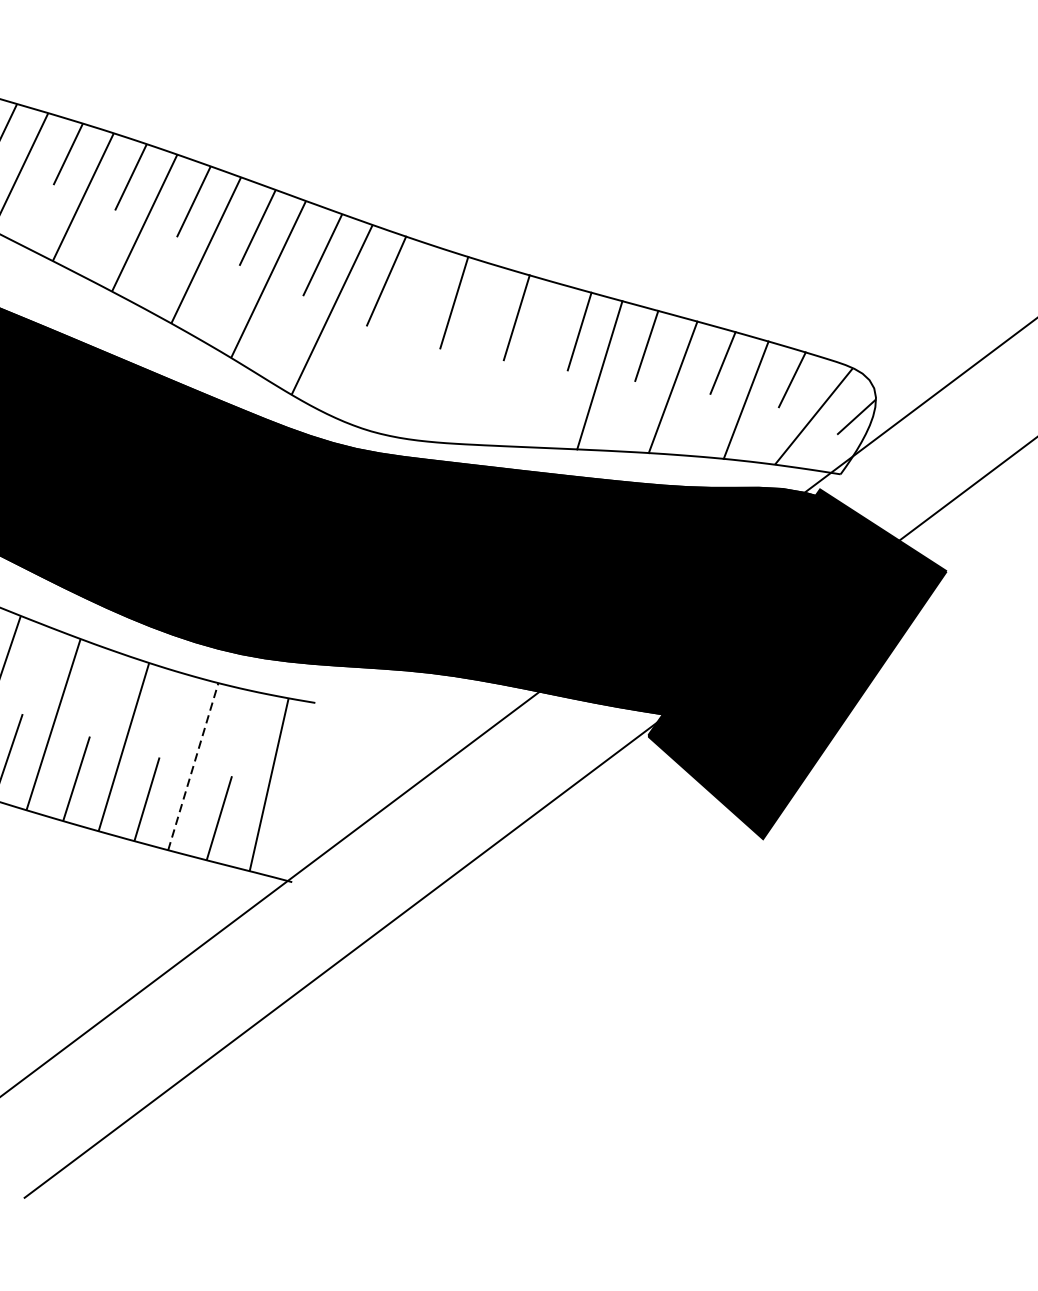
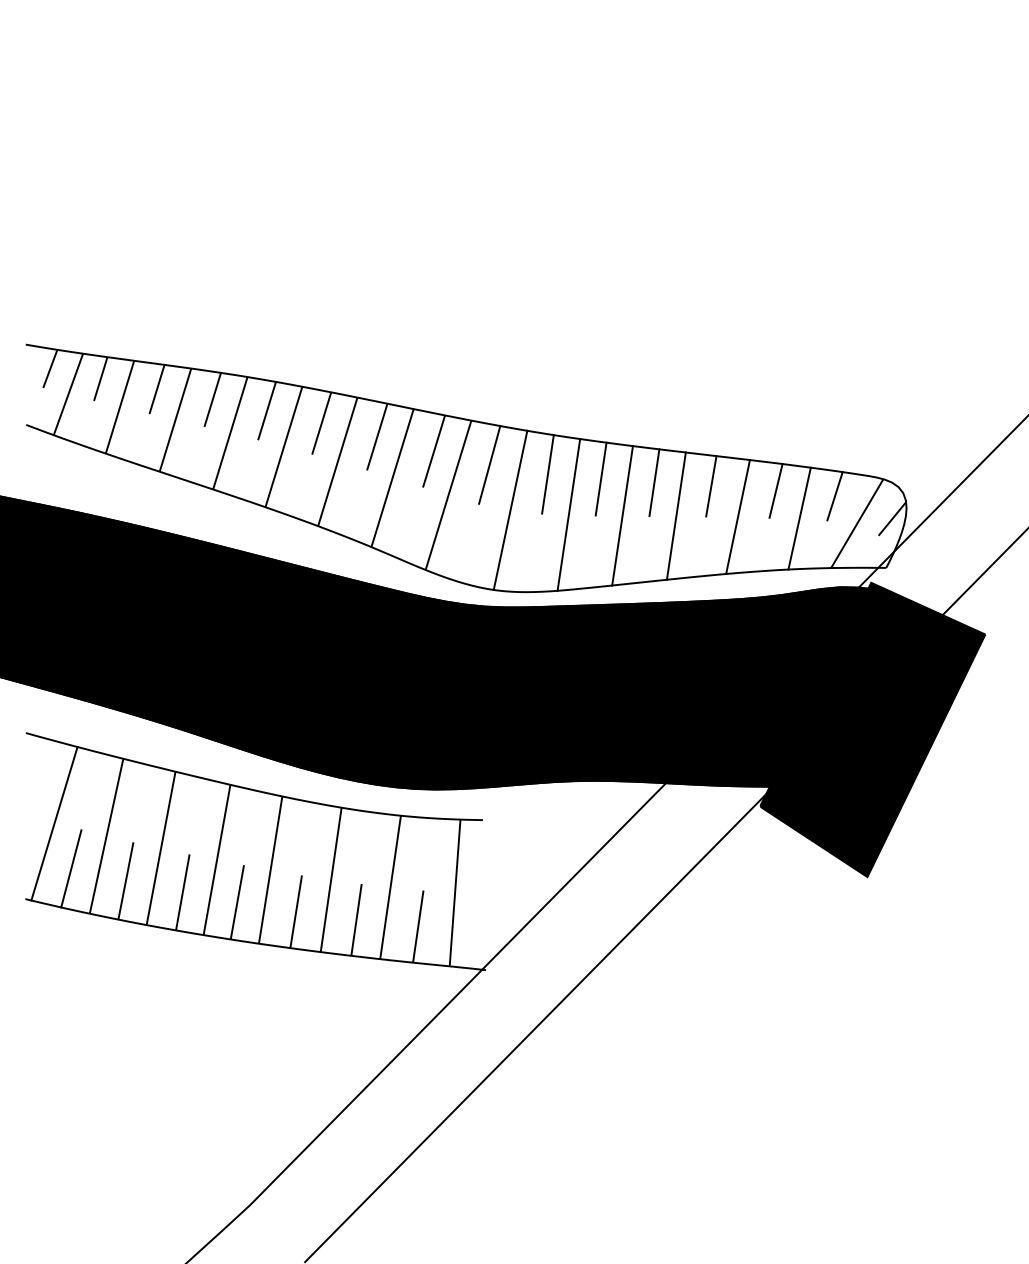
line: (403, 337) -> (510, 509), added
line: (471, 354) -> (568, 514), added
line: (535, 364) -> (622, 515), added
line: (193, 765) -> (390, 886), dashed -> solid

